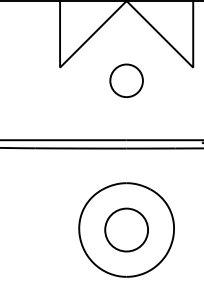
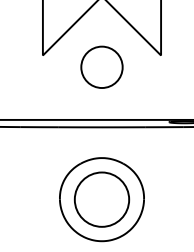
circle: (126, 80) -> (101, 66), size x1.43
circle: (126, 229) -> (101, 199), size x1.43

